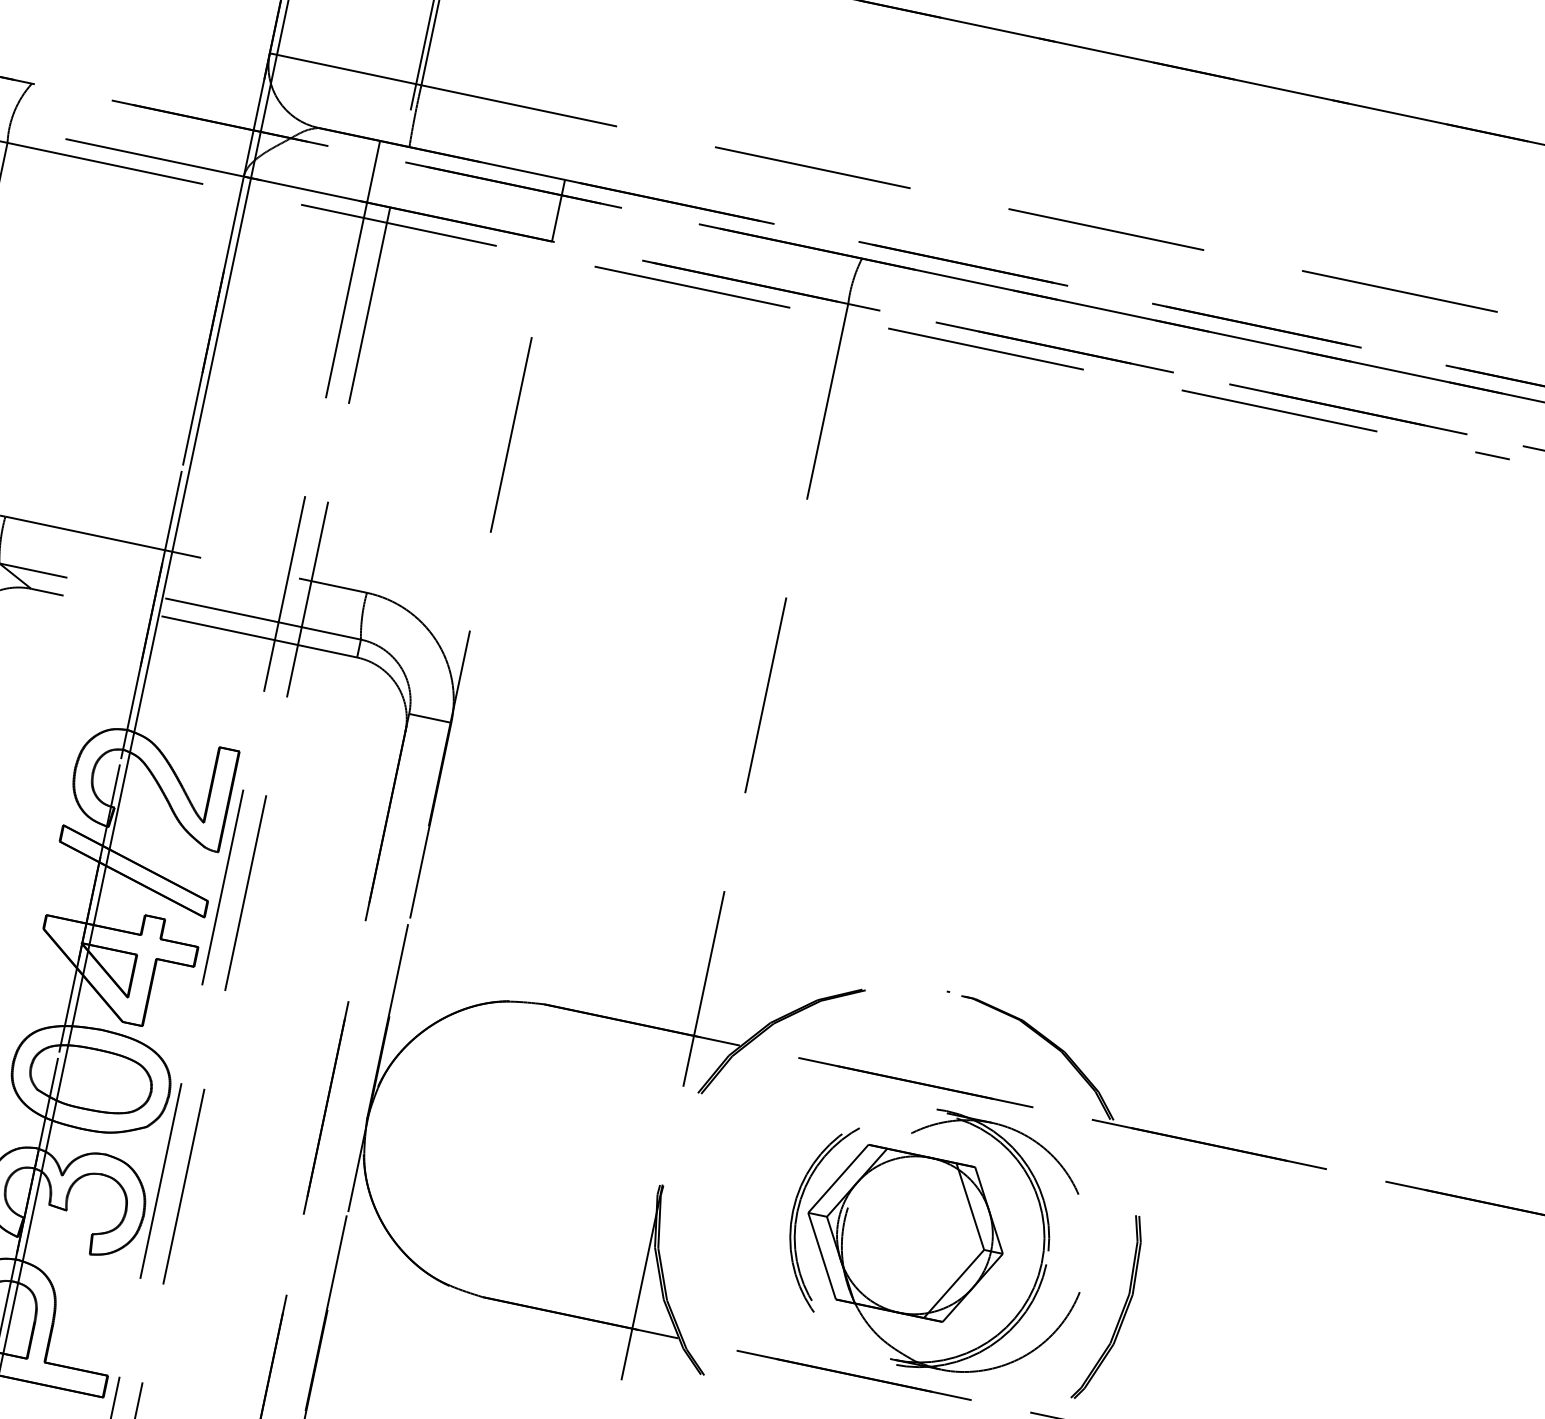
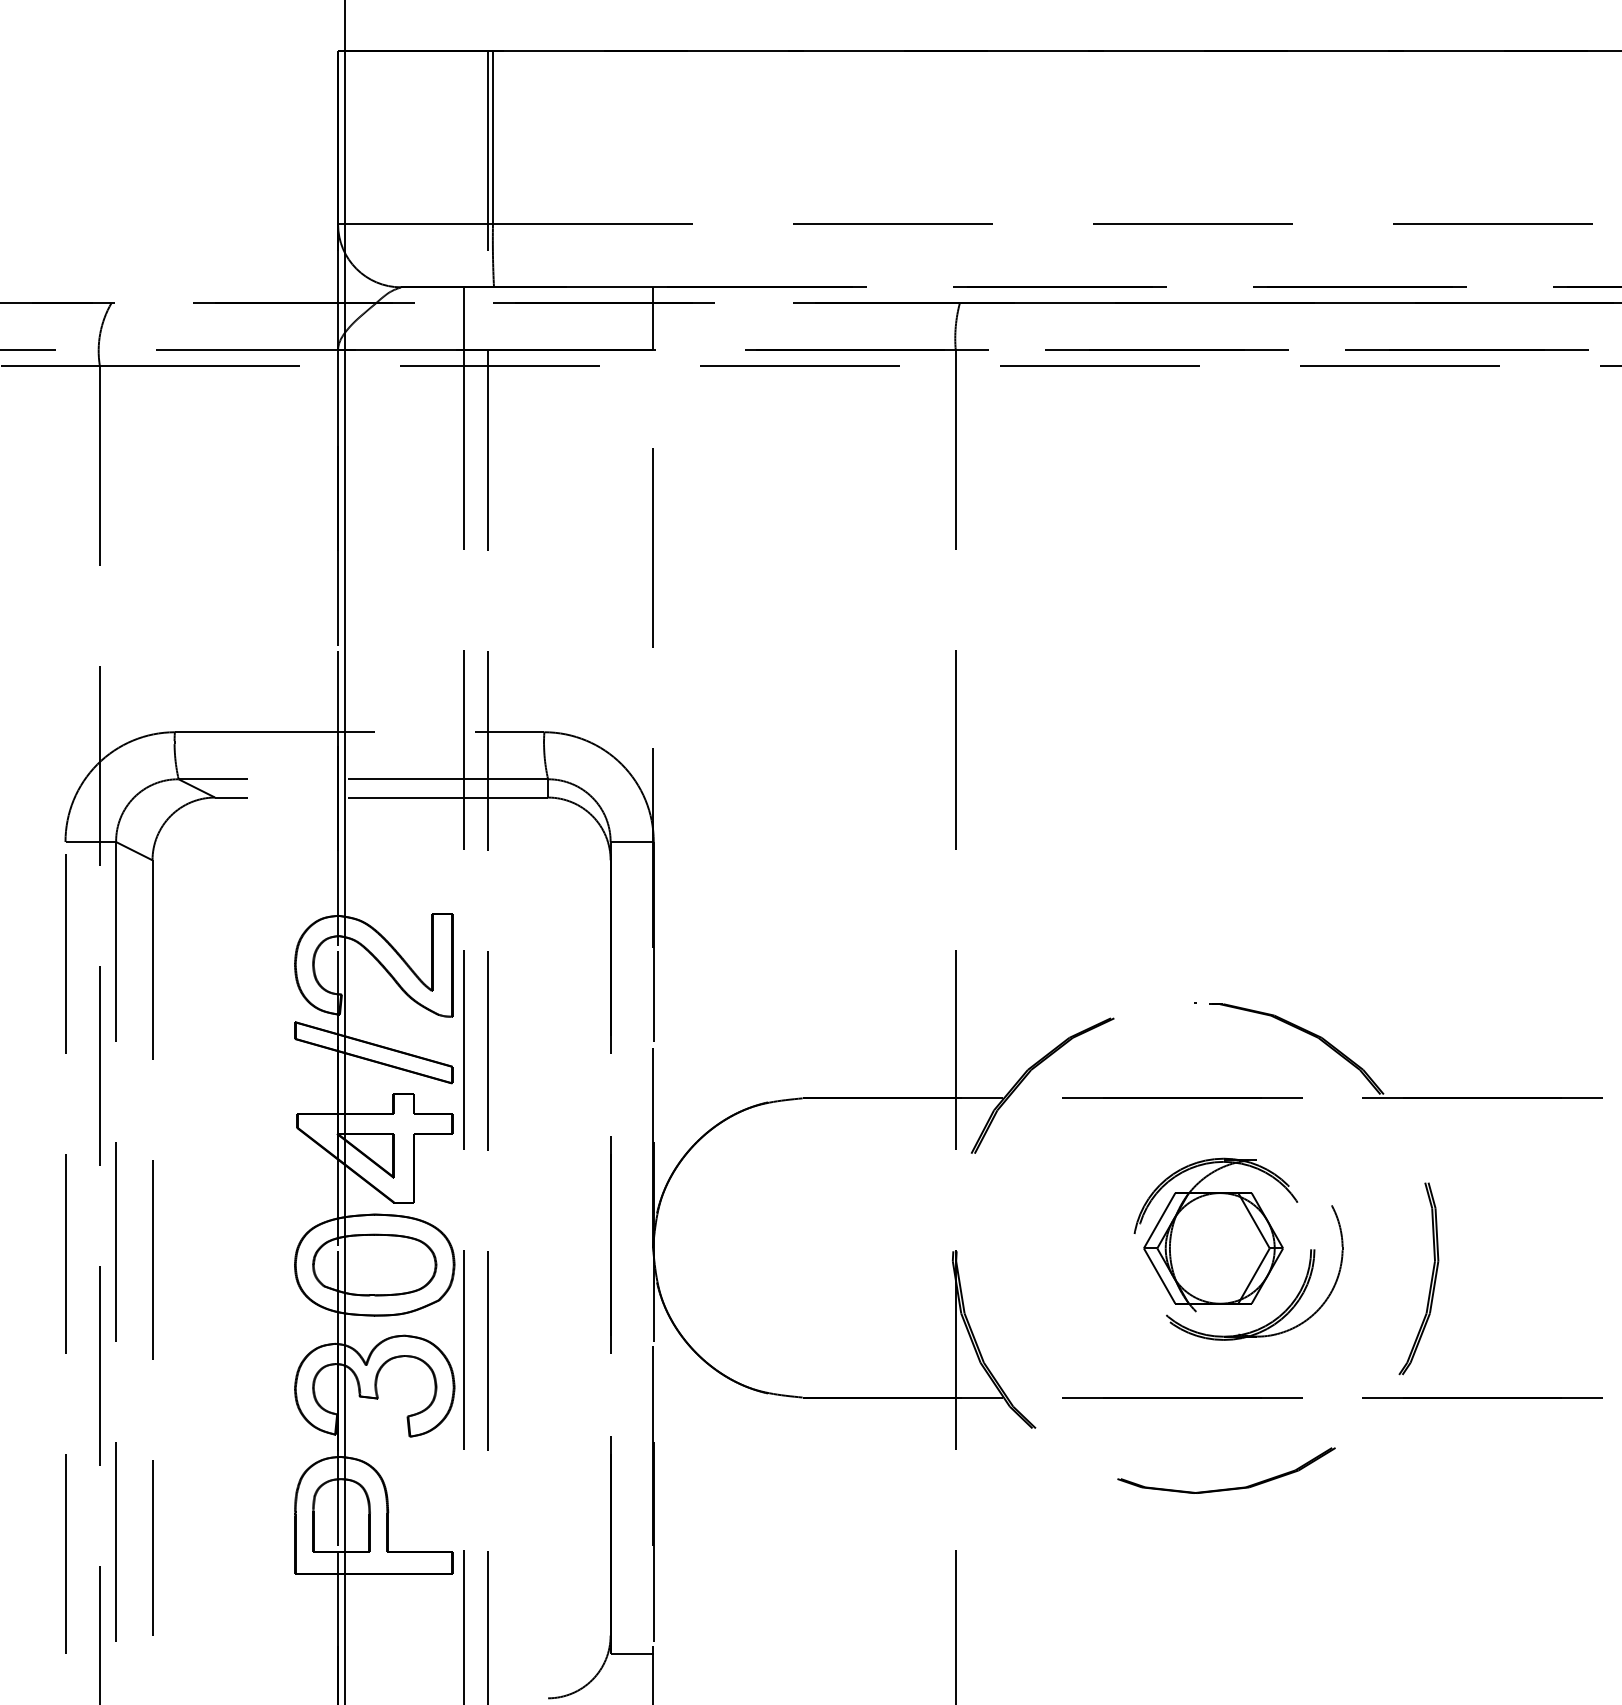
part: (937, 1241) -> (1236, 1249), size x0.7

